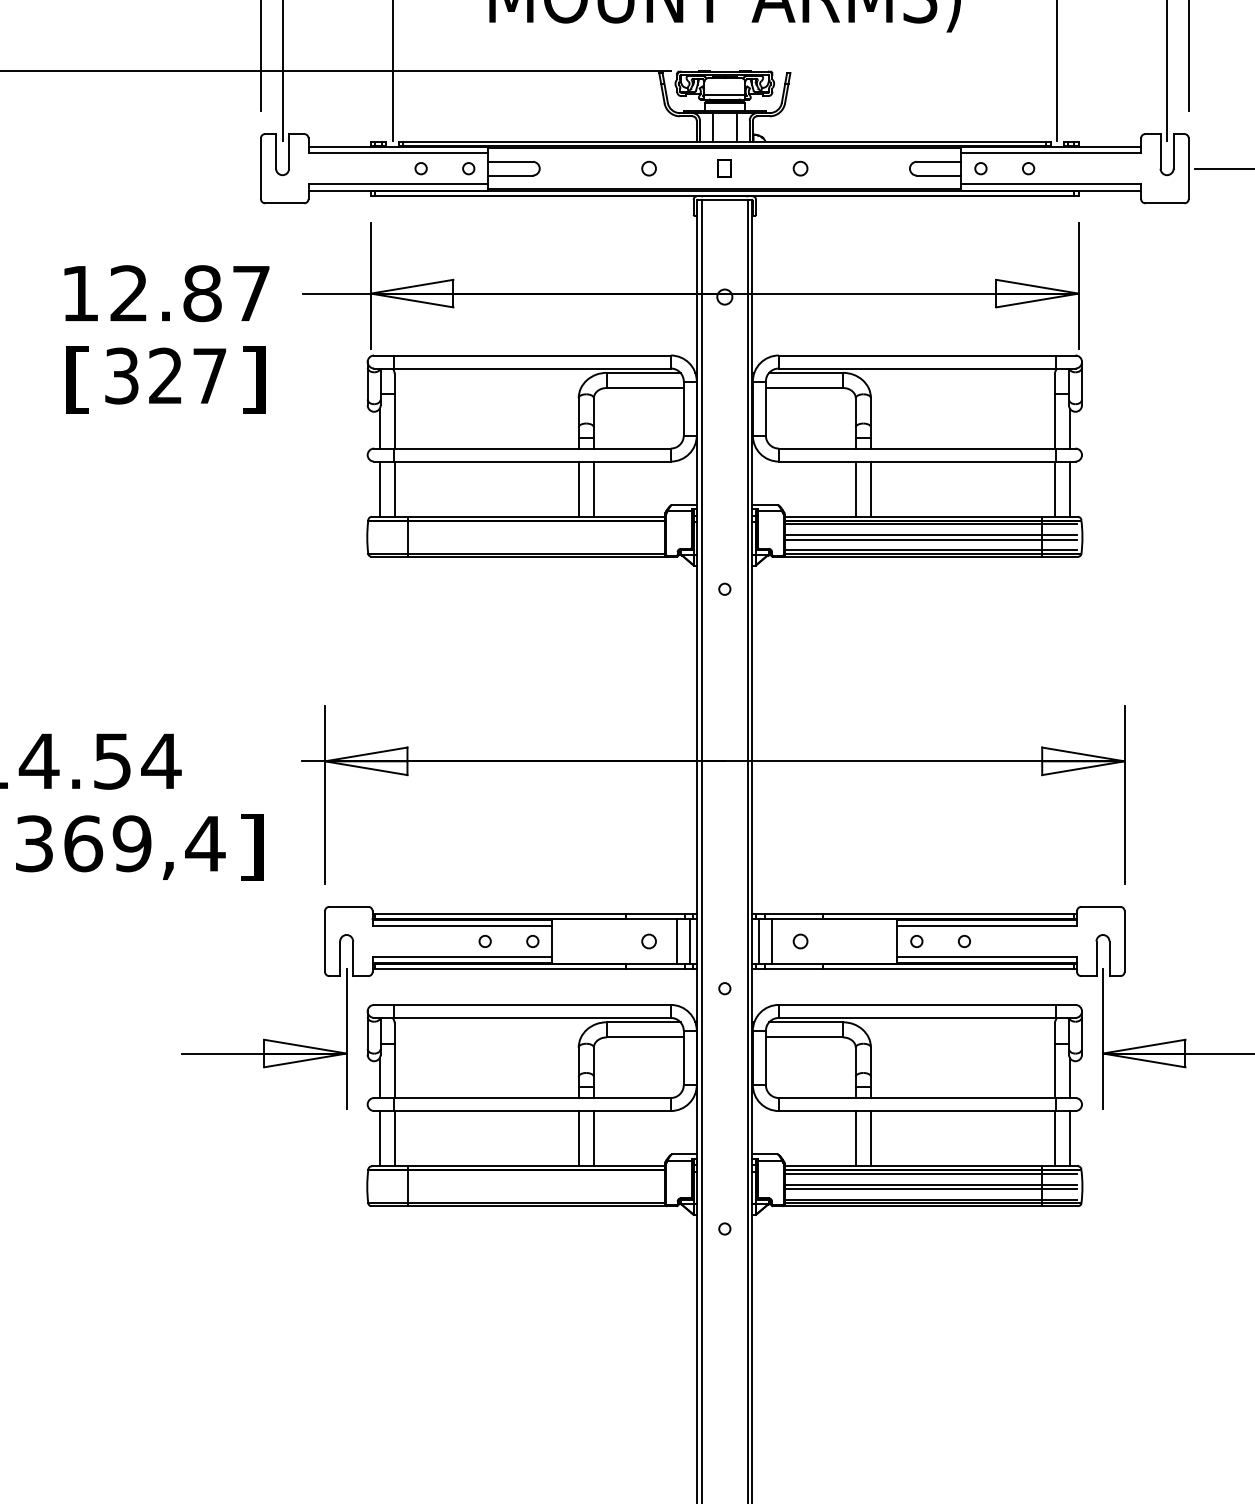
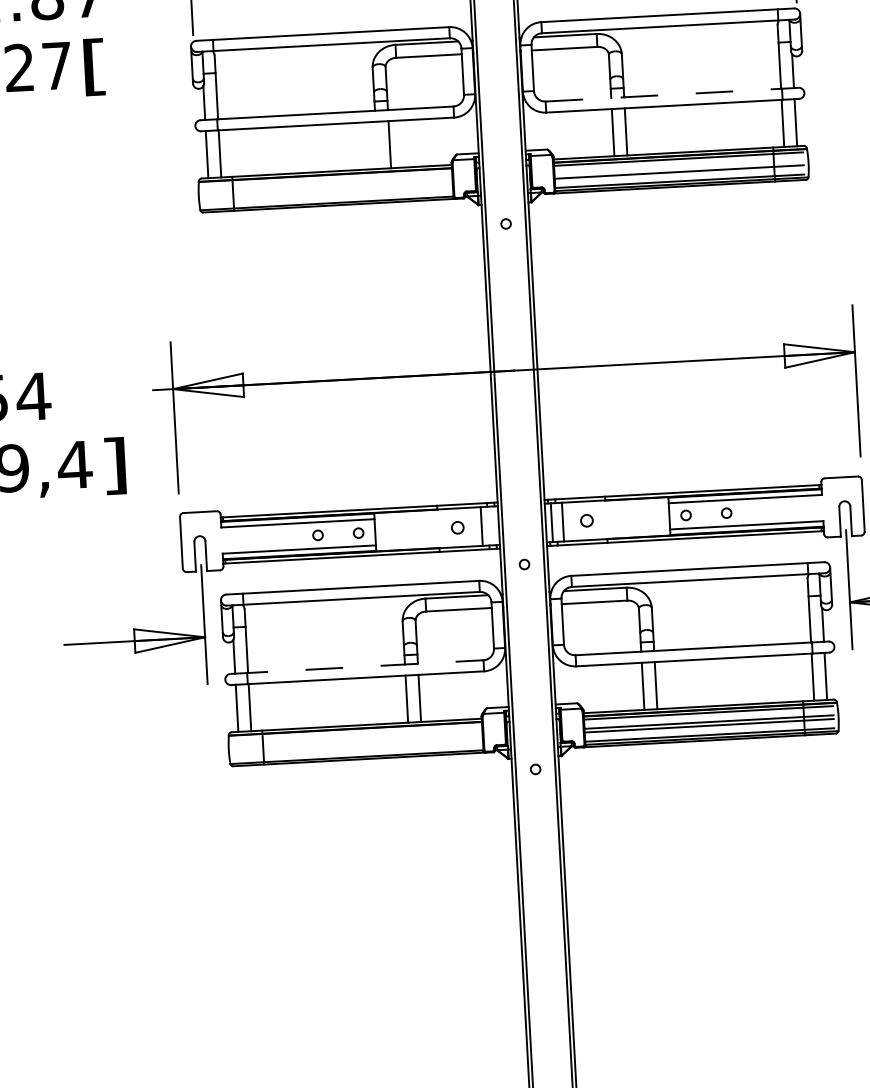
text: (253, 379) -> (94, 66), ] -> [
line: (927, 448) -> (672, 94), solid -> dashed
line: (578, 488) -> (376, 144), removed
line: (930, 535) -> (678, 168), removed
line: (690, 941) -> (493, 525), removed
line: (523, 1098) -> (357, 667), solid -> dashed

